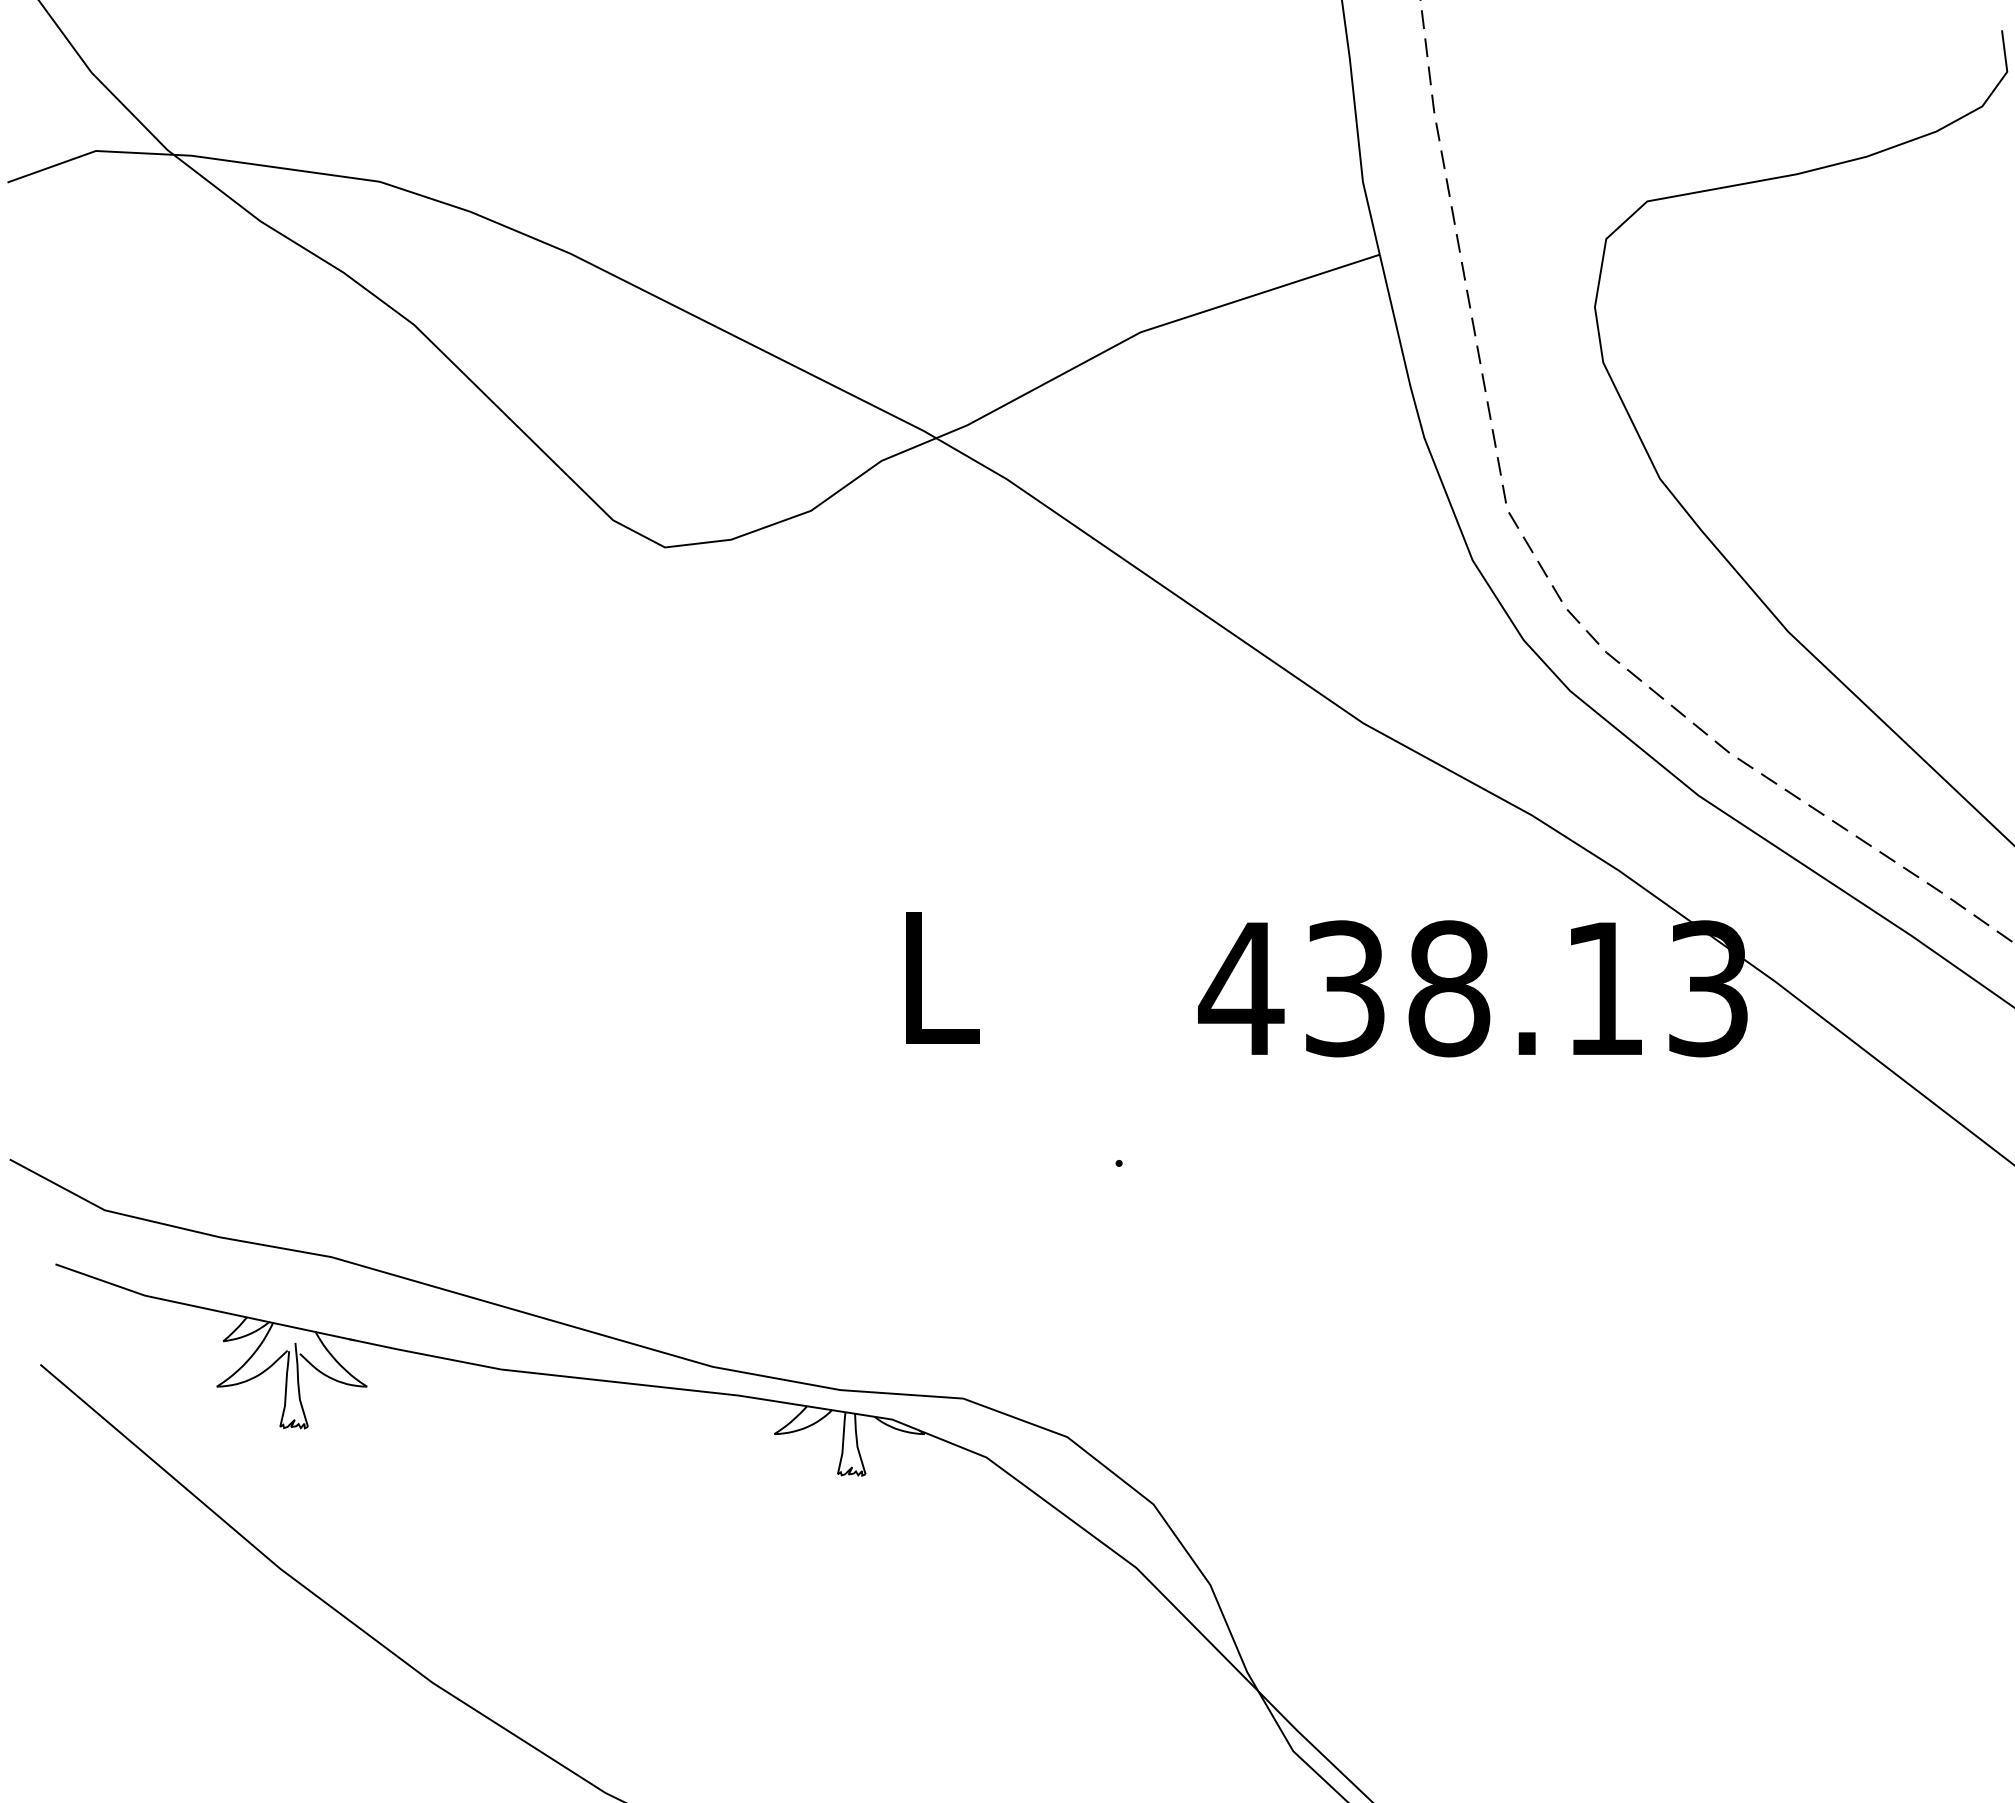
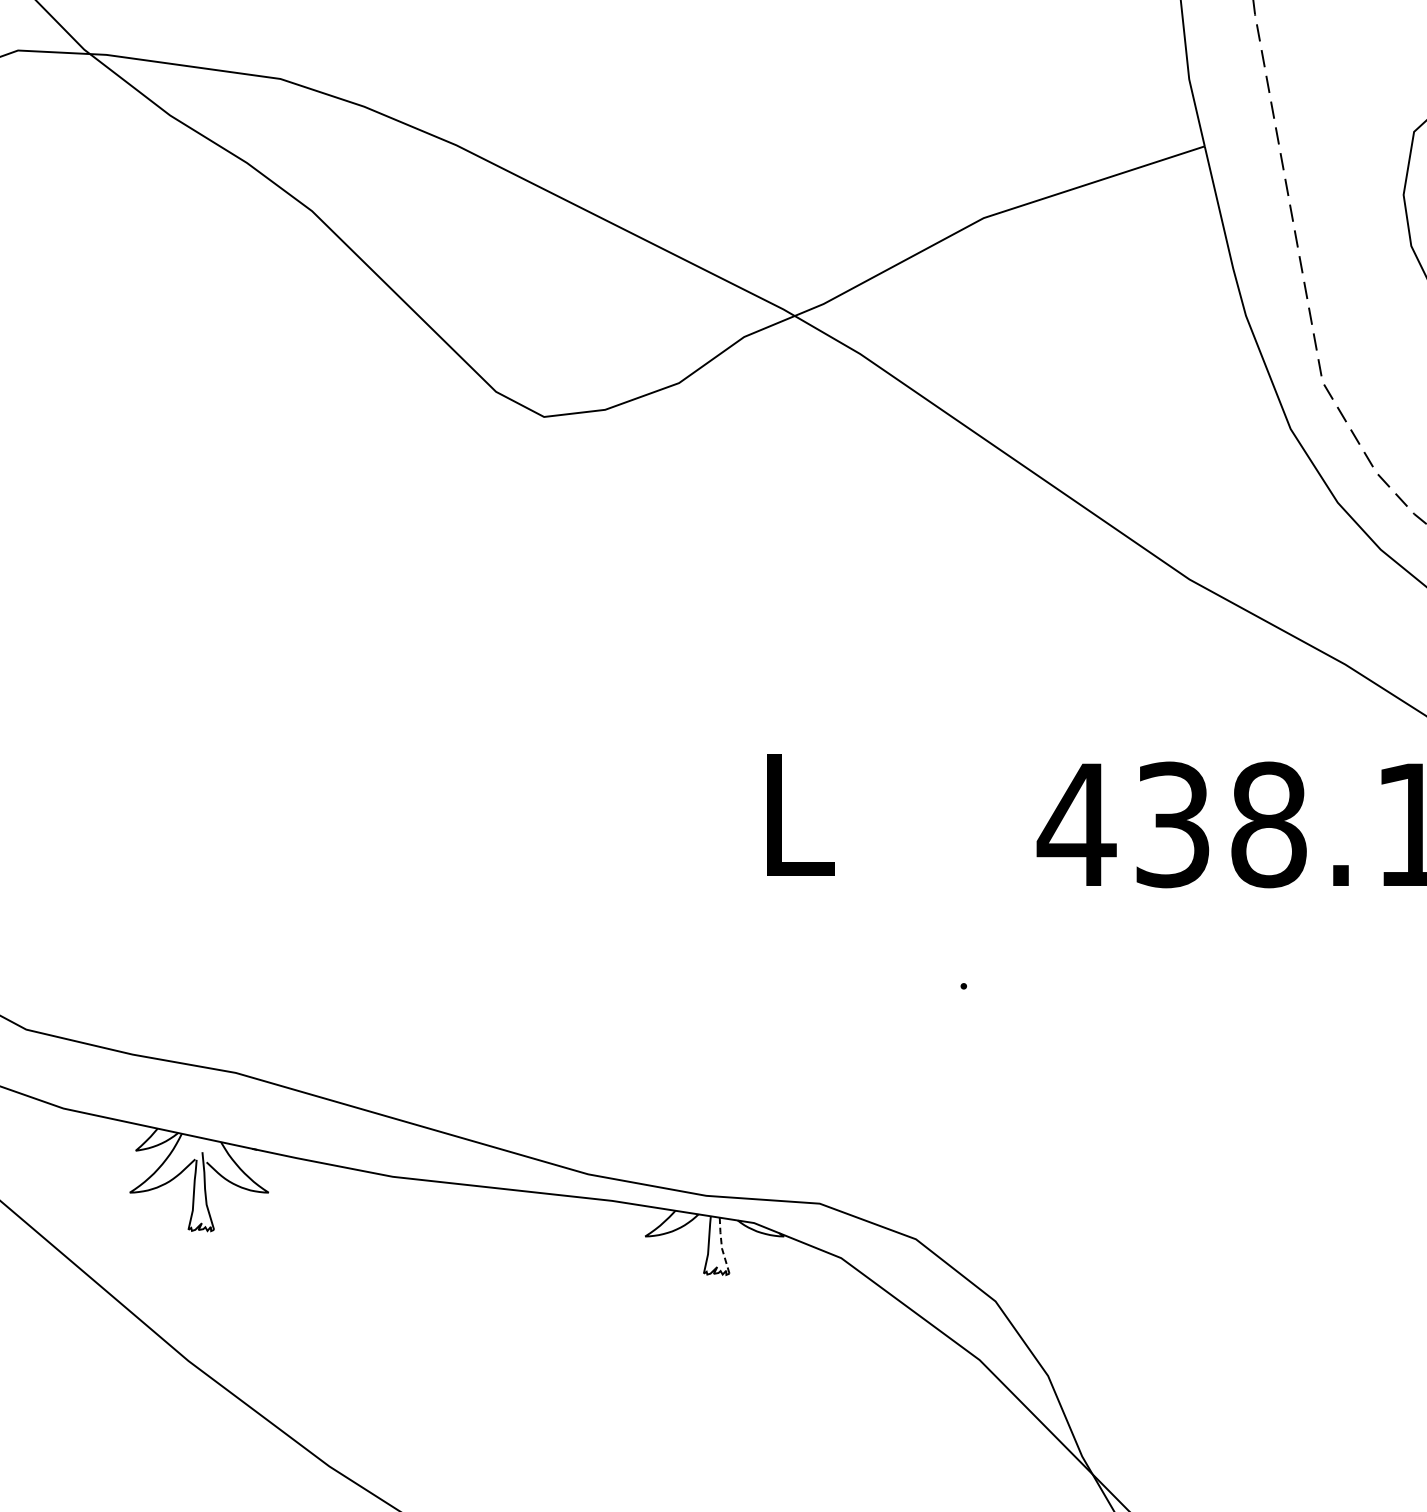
line: (857, 1444) -> (722, 1246), solid -> dashed

